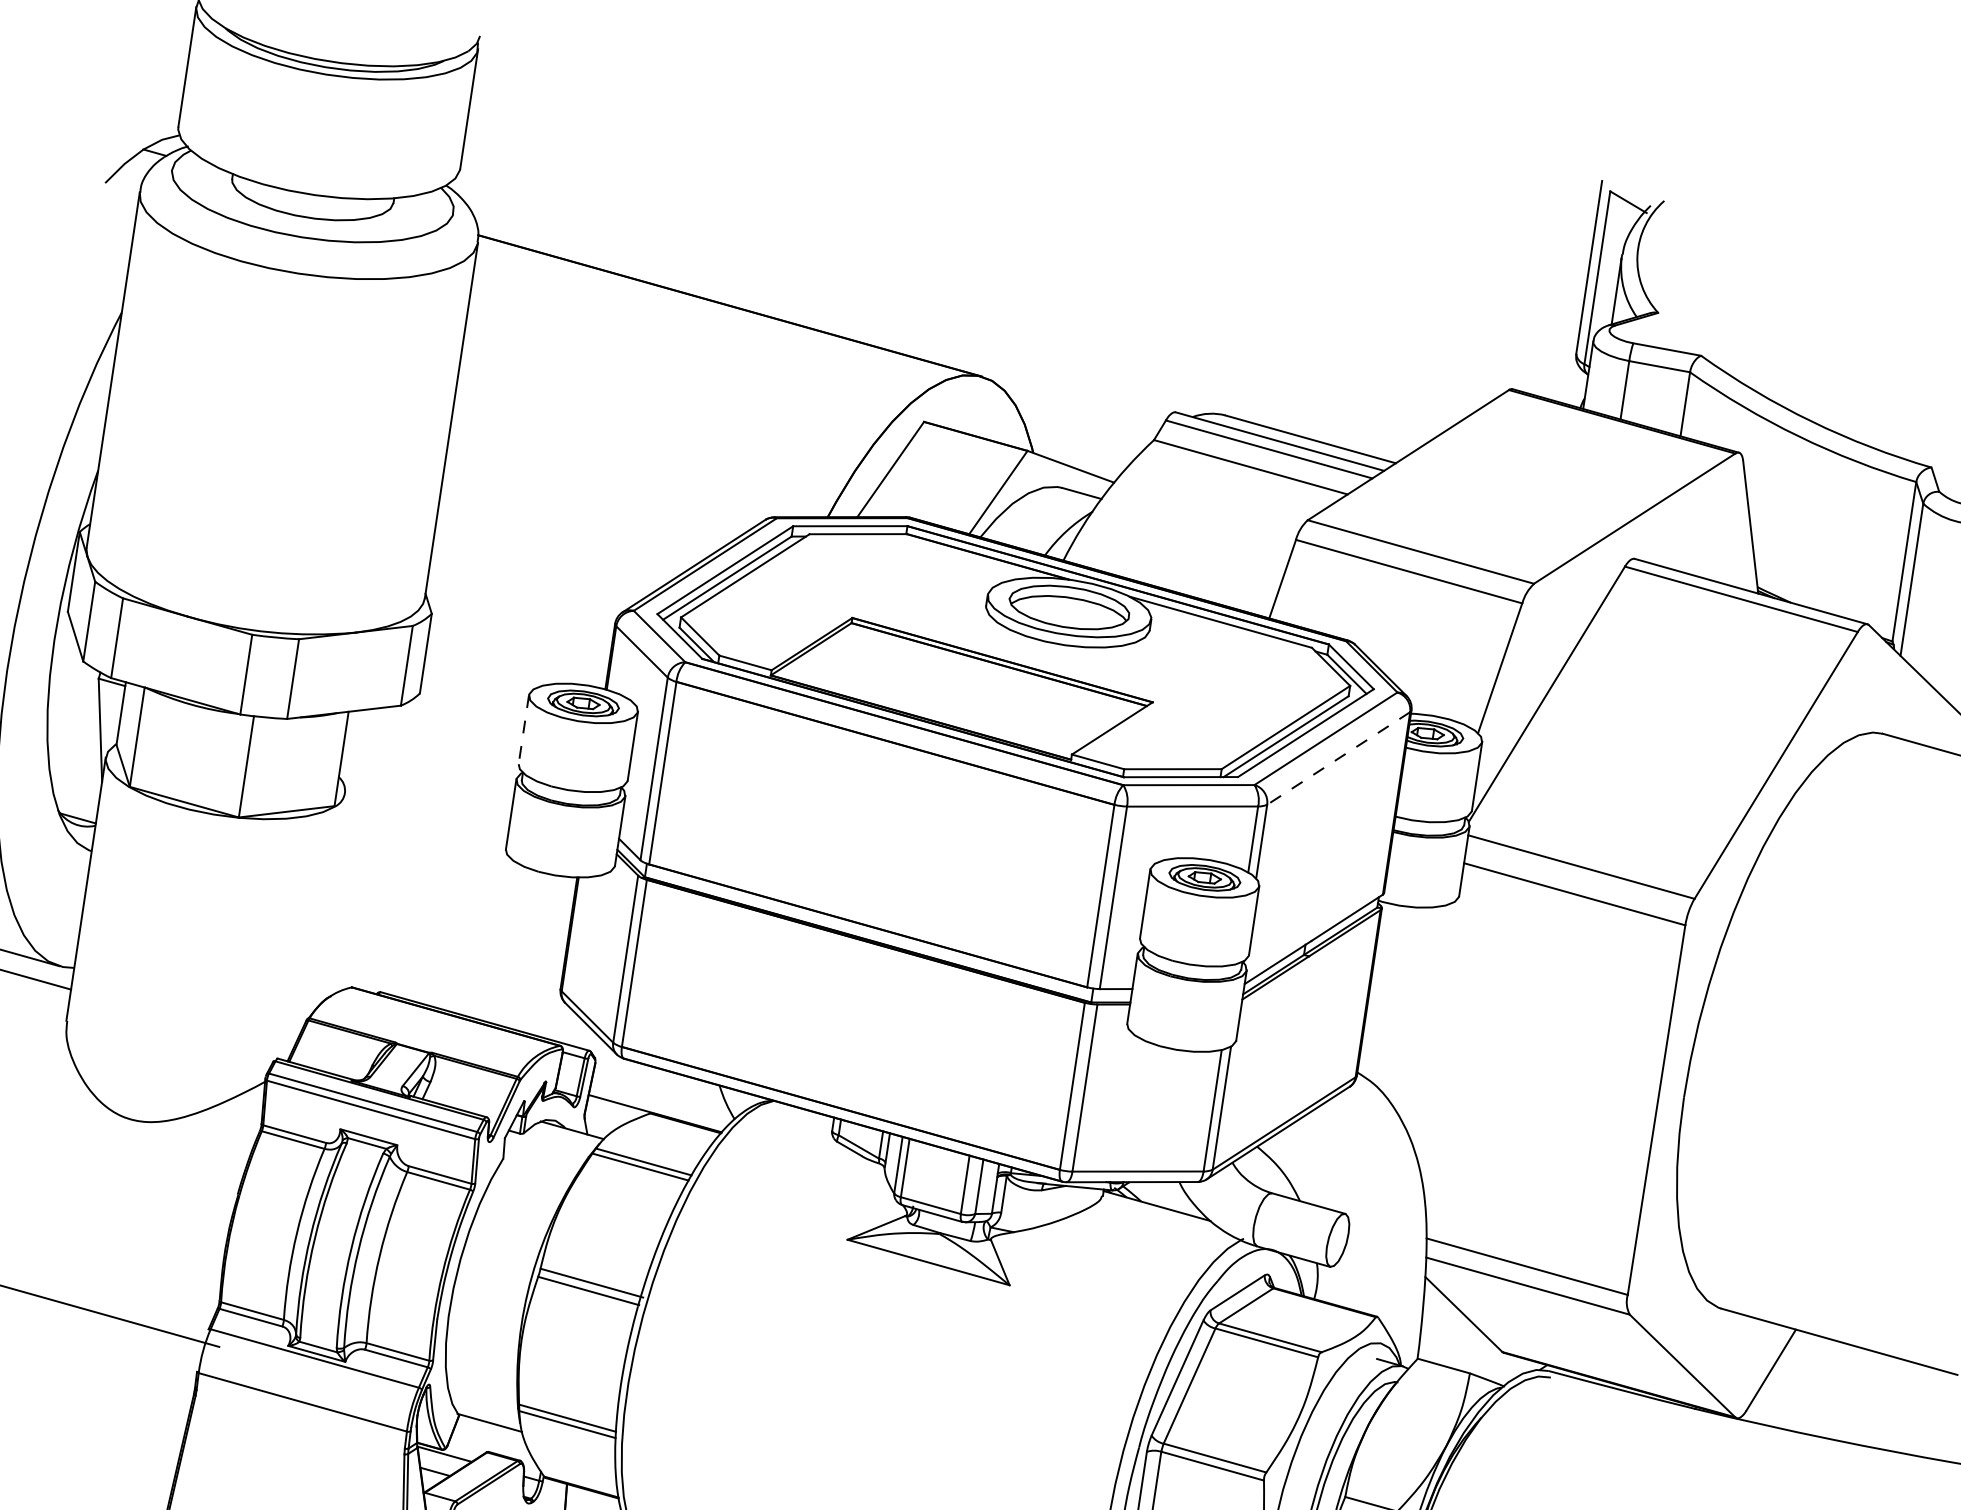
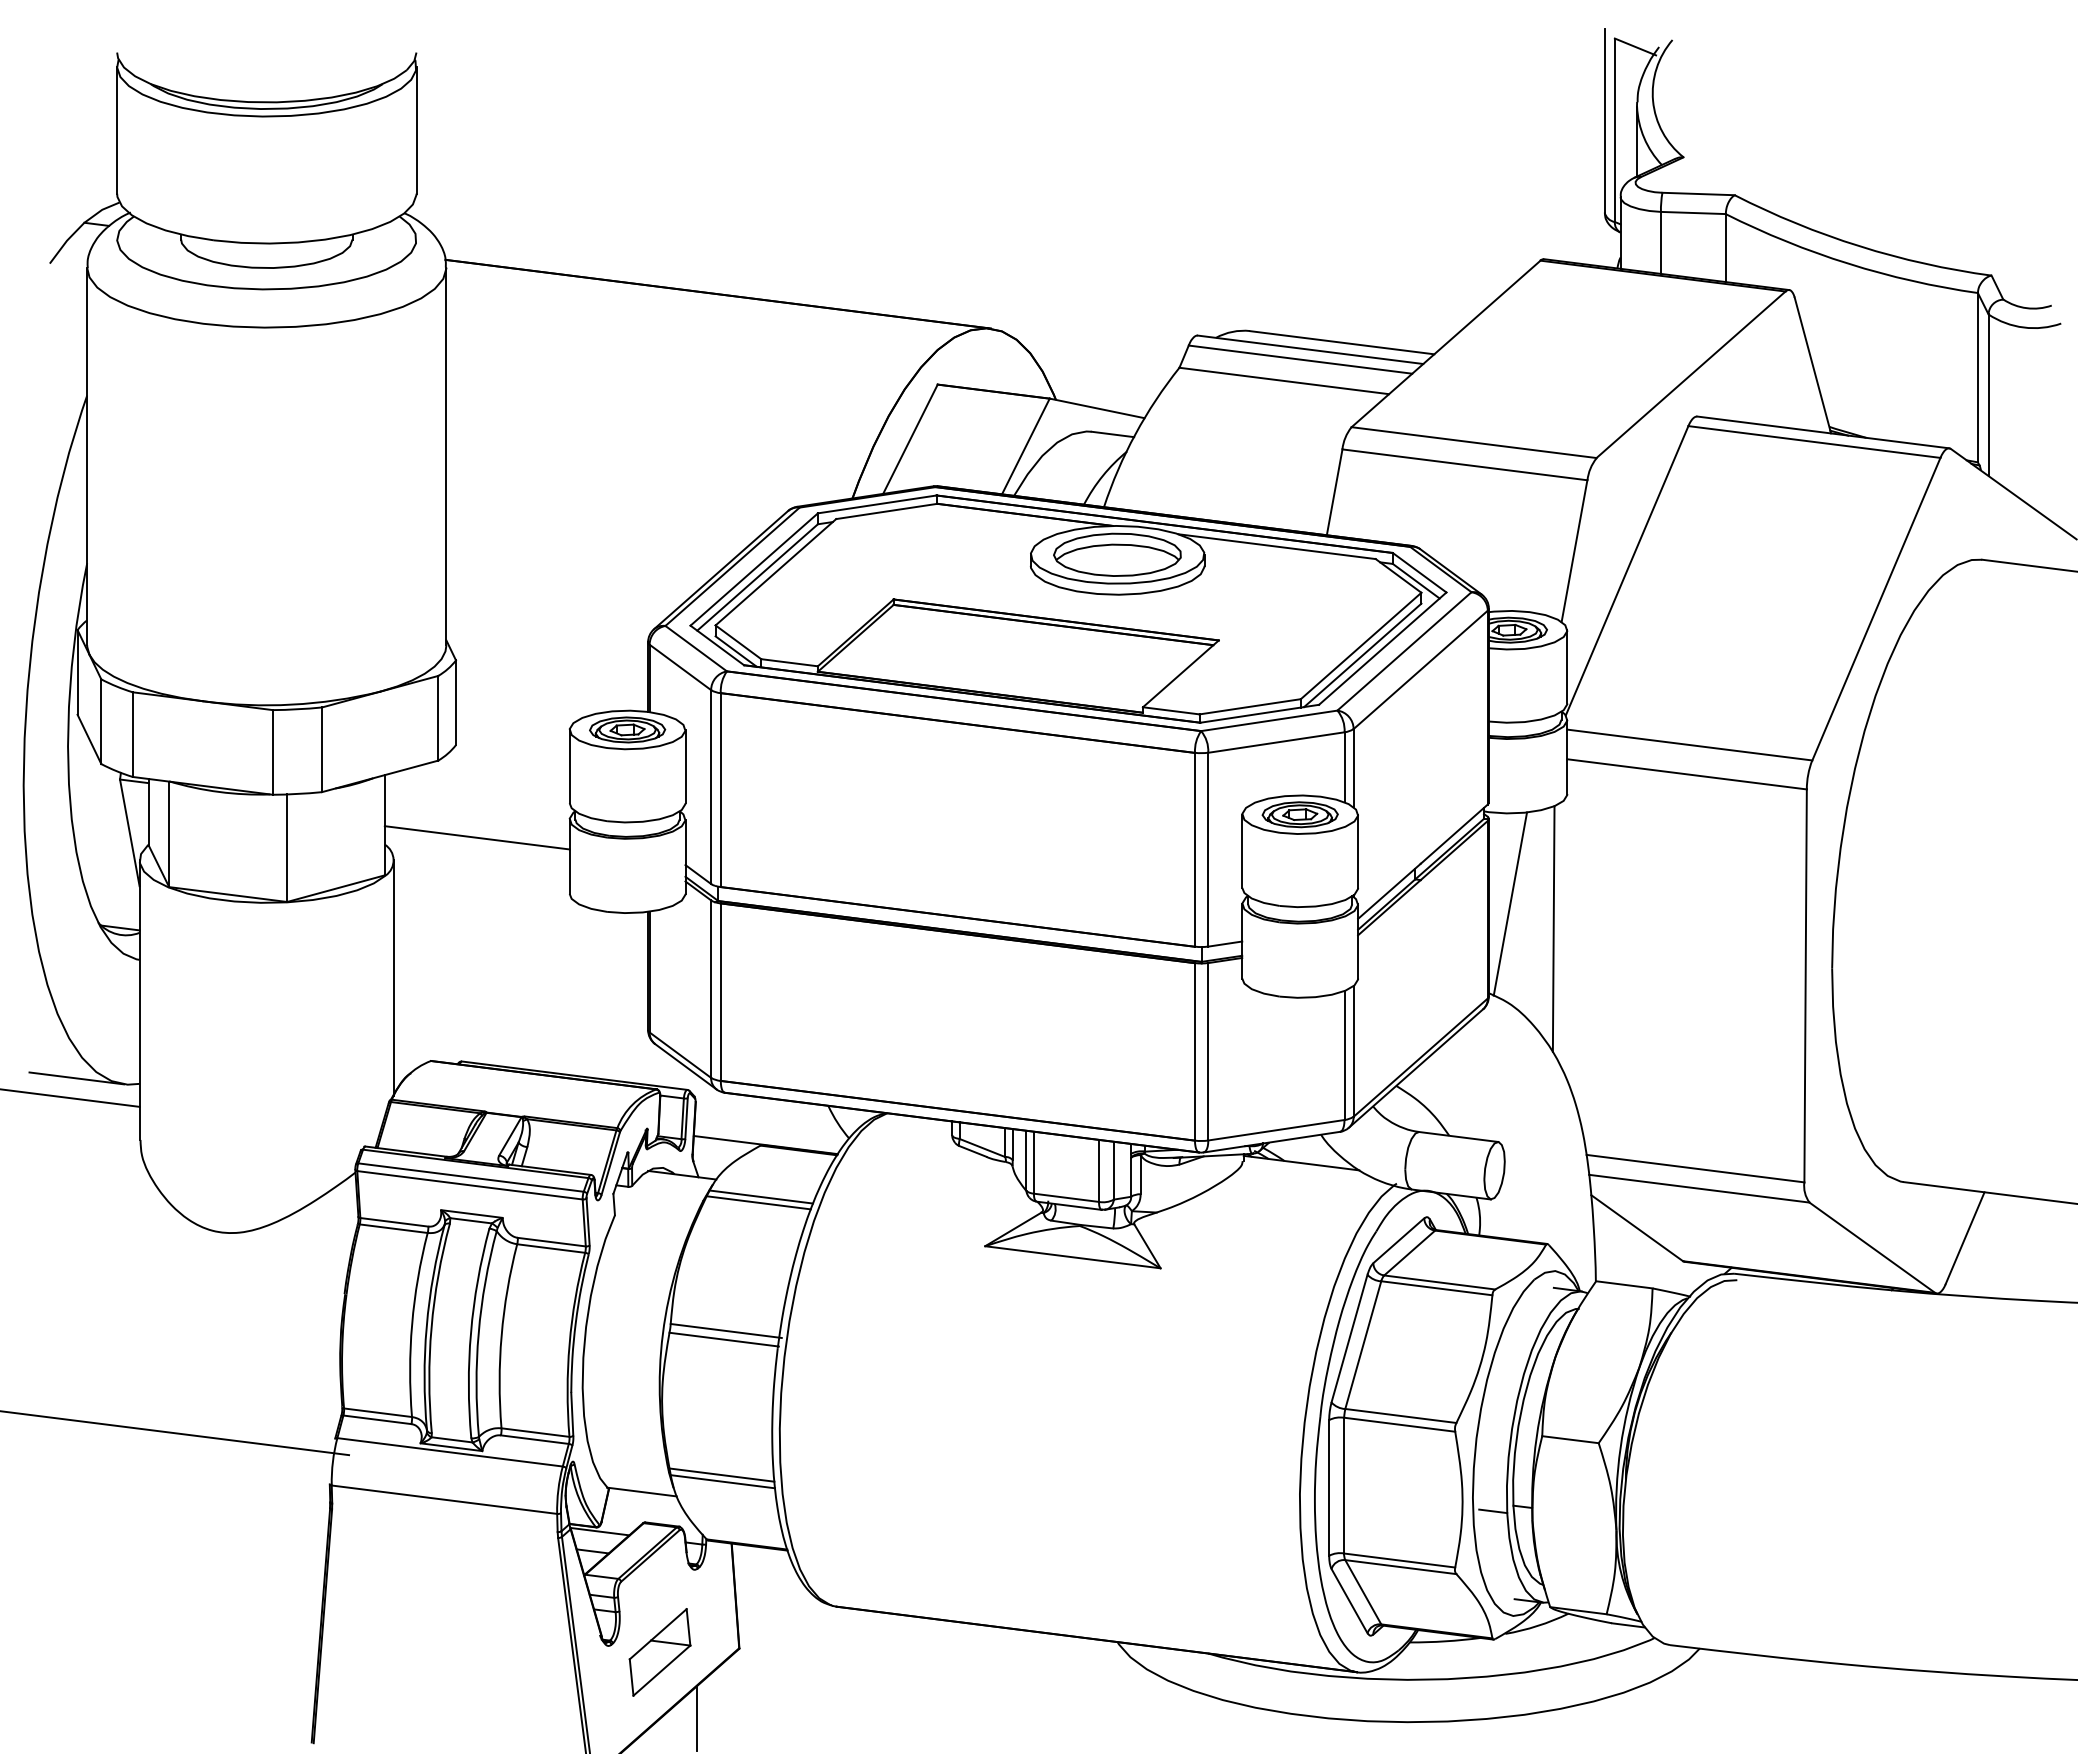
line: (523, 729) -> (569, 766), dashed -> solid
line: (1338, 759) -> (1420, 670), dashed -> solid
line: (426, 783) -> (476, 837), added
line: (329, 903) -> (394, 977), added
line: (1390, 991) -> (1510, 903), added
line: (1427, 1020) -> (1553, 928), added

